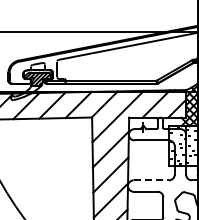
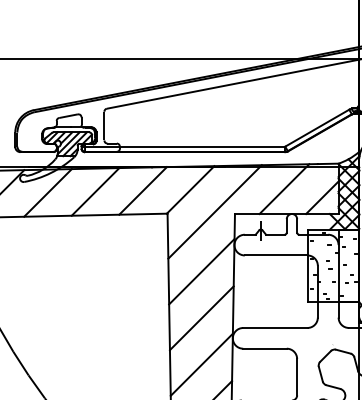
line: (151, 180) -> (275, 328), dashed -> solid

